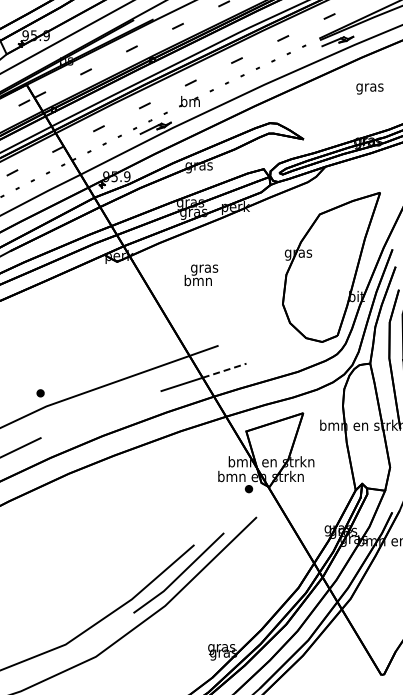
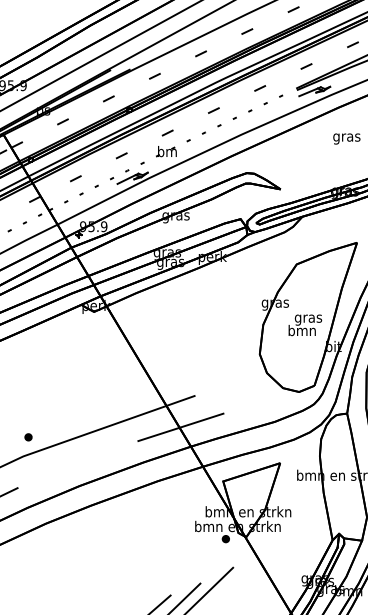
text: (201, 275) -> (305, 325), moved
line: (224, 370) -> (201, 420), dashed -> solid
part: (40, 393) -> (28, 437), moved

